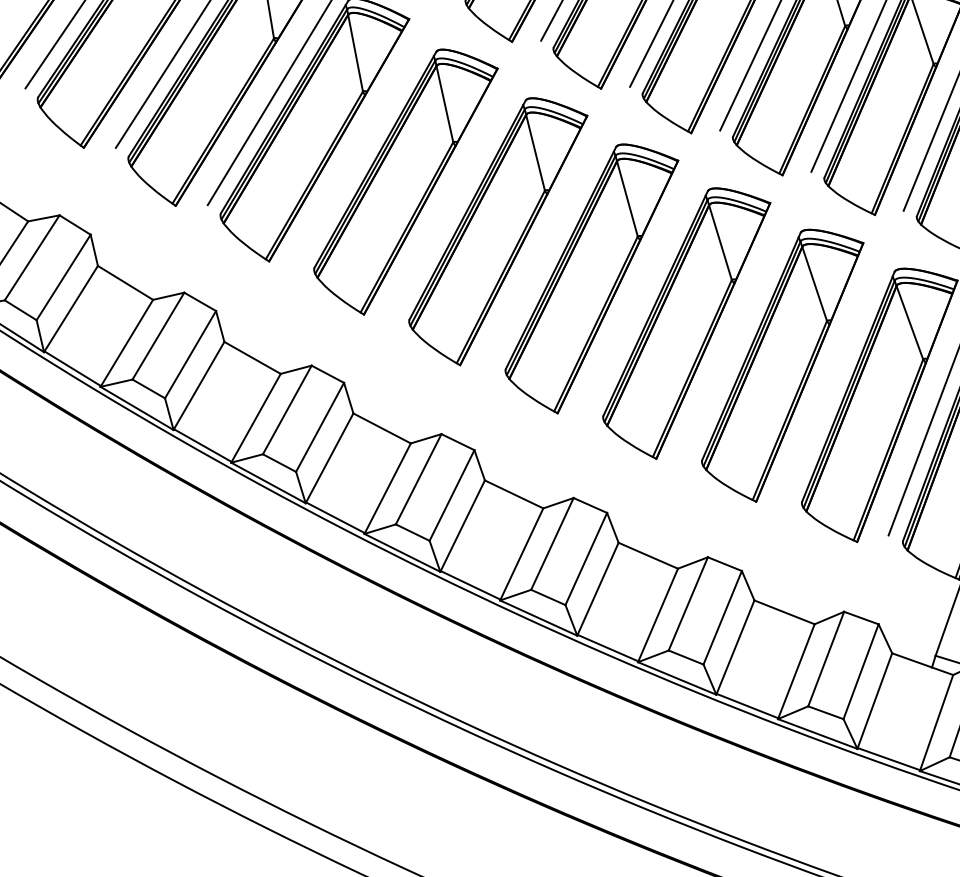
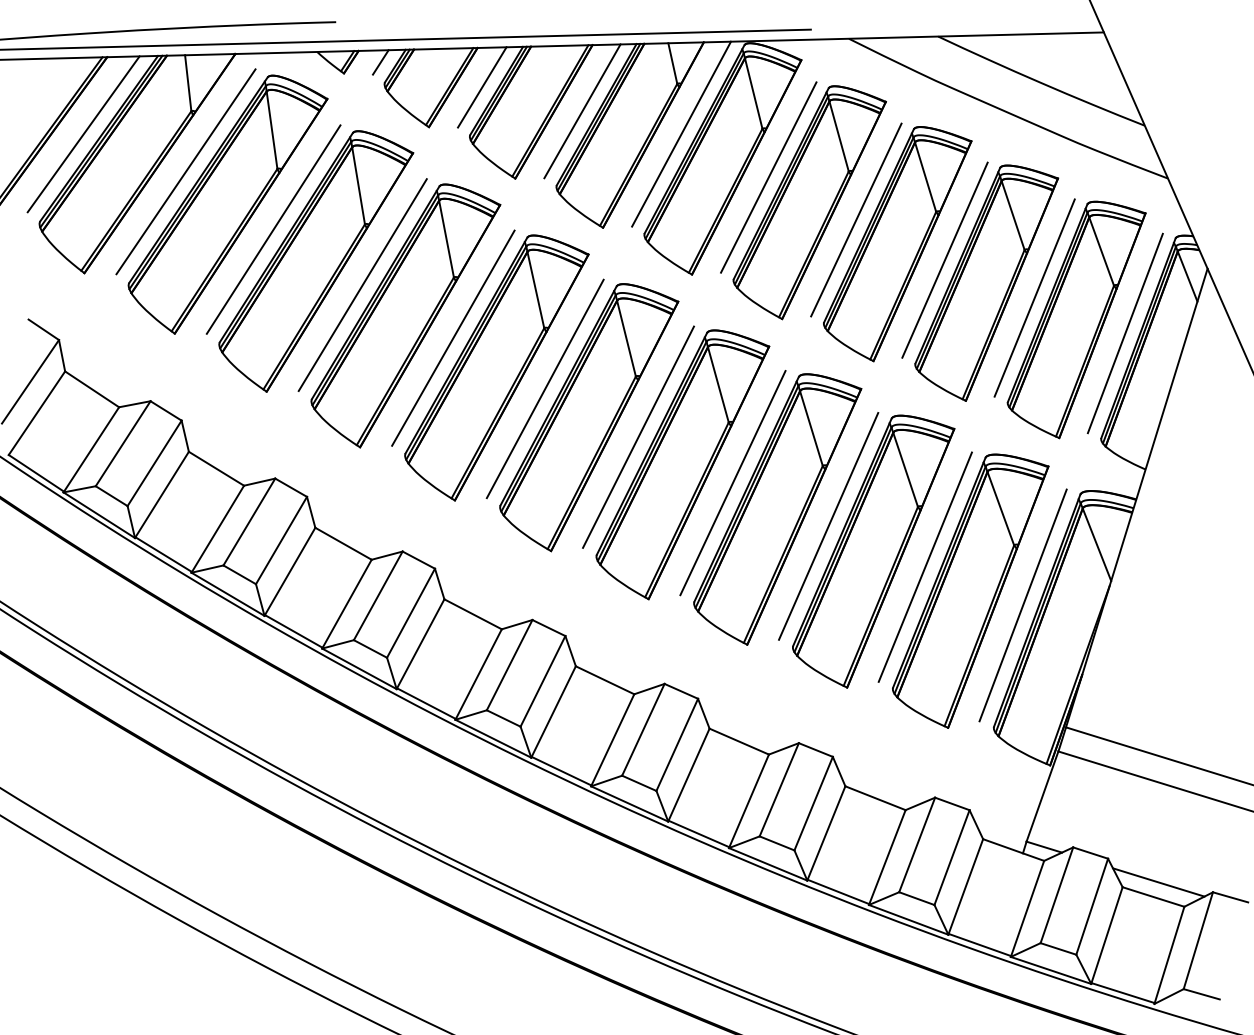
line: (362, 151) -> (453, 337), added
line: (453, 202) -> (544, 388), added
line: (547, 250) -> (638, 436), added
line: (641, 297) -> (732, 483), added
line: (737, 339) -> (828, 525), added
line: (833, 380) -> (924, 566), added

